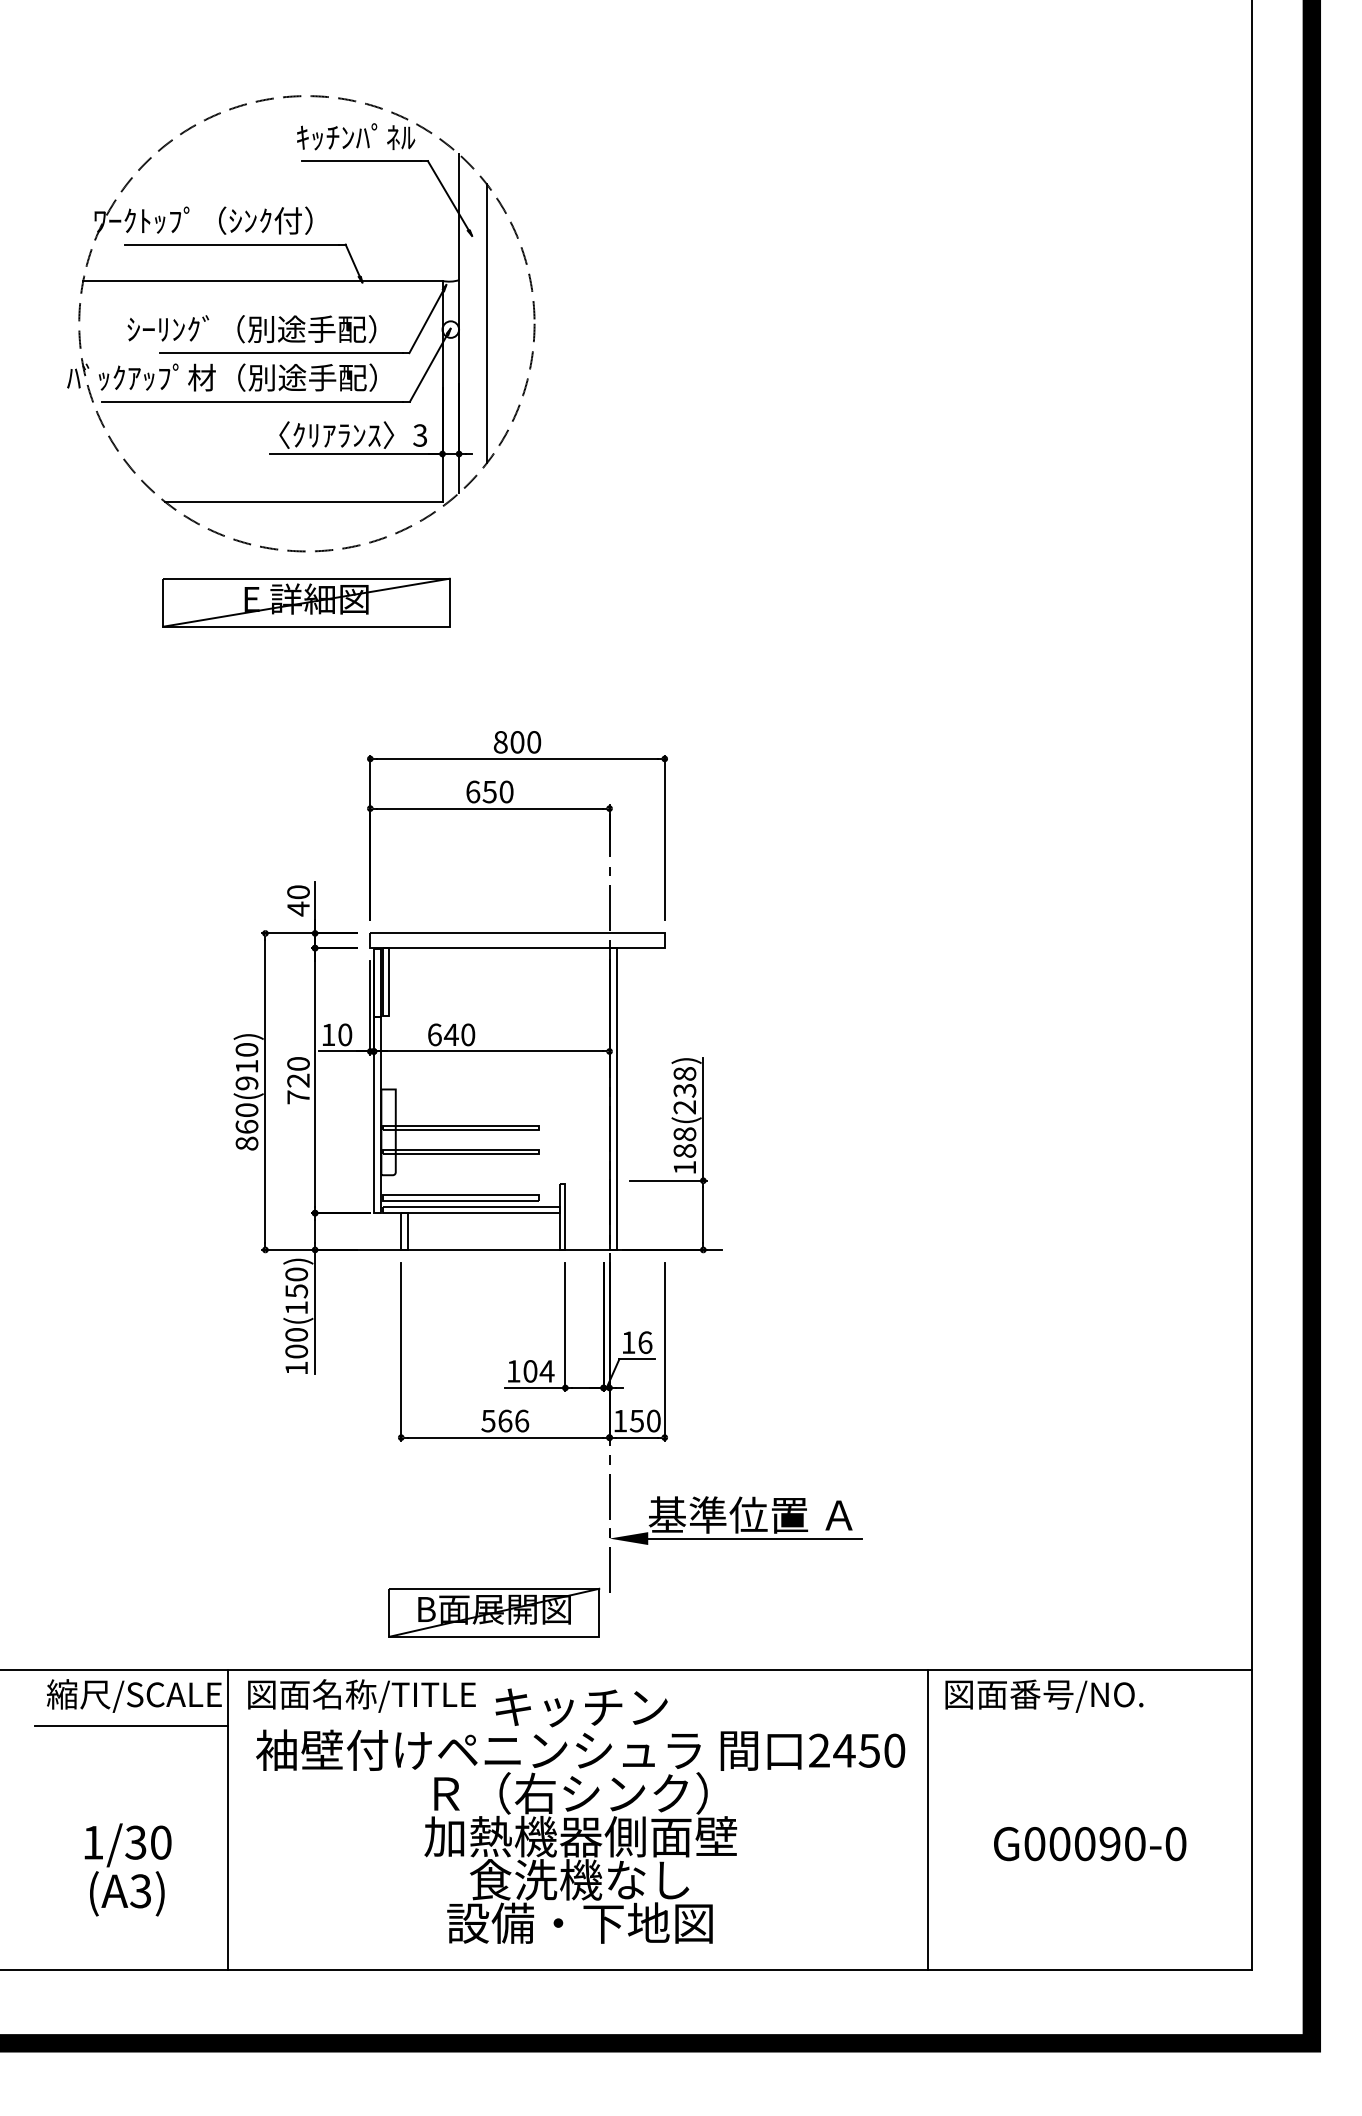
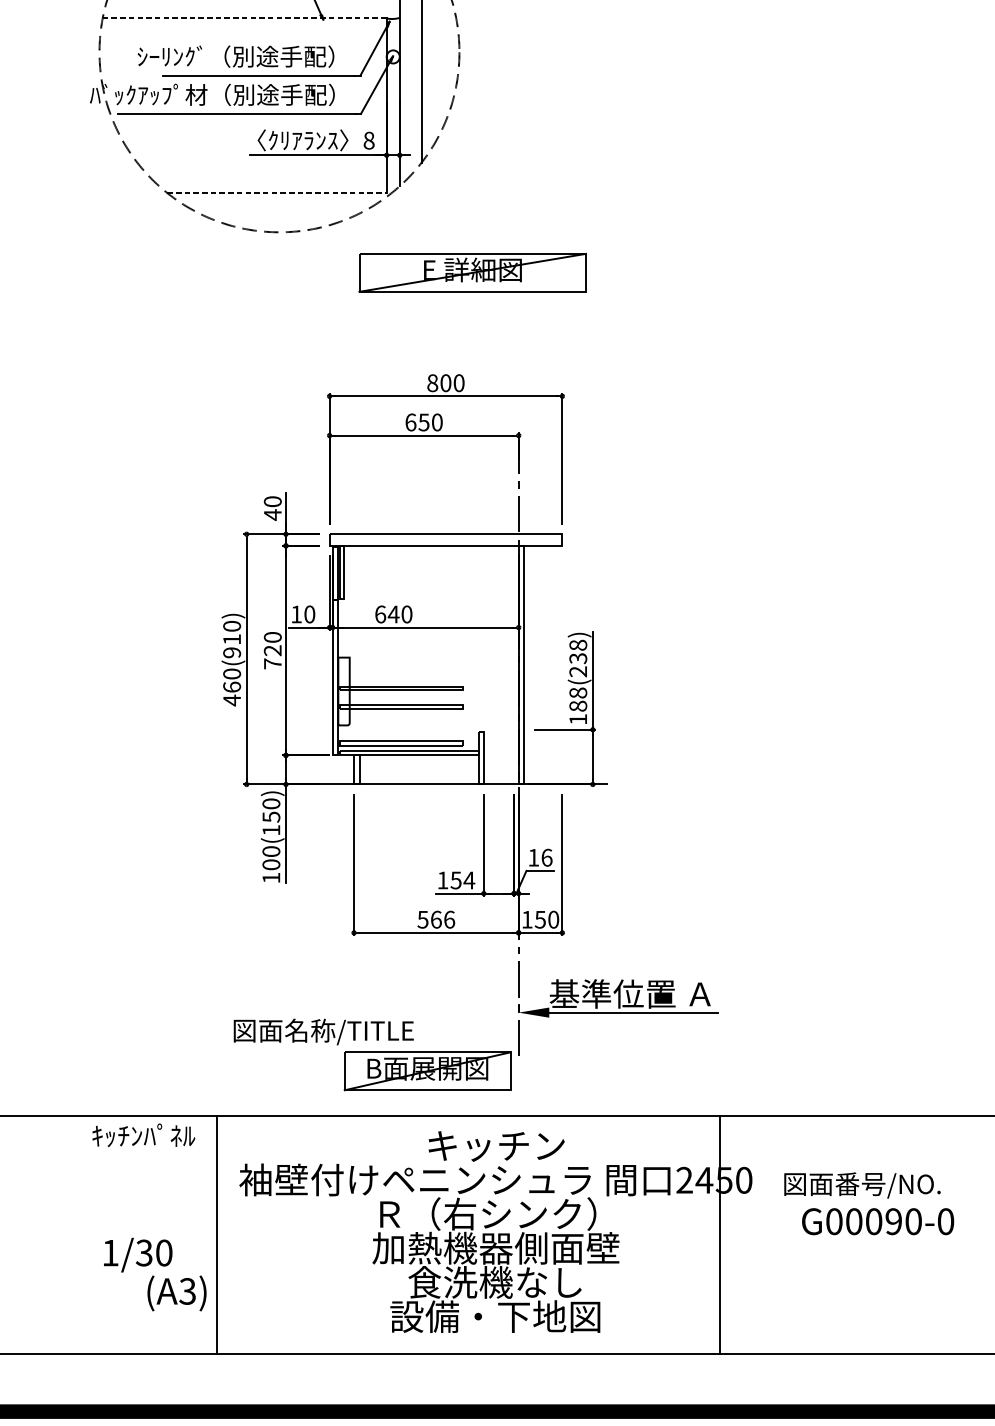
line: (262, 280) -> (244, 18), solid -> dashed
text: (420, 435) -> (369, 140), 3 -> 8
line: (303, 501) -> (276, 192), solid -> dashed
part: (306, 602) -> (472, 272), moved
text: (246, 1143) -> (231, 700), 860(910) -> 460(910)
text: (530, 1371) -> (456, 880), 104 -> 154
text: (133, 1695) -> (142, 1136), 縮尺/SCALE -> ｷｯﾁﾝﾊﾟﾈﾙ
text: (361, 1695) -> (323, 1031), moved
text: (1044, 1695) -> (862, 1184), moved
line: (131, 1726) -> (140, 1161), removed
line: (927, 1819) -> (719, 1234), moved
text: (1090, 1844) -> (878, 1222), moved
text: (127, 1893) -> (177, 1293), moved

